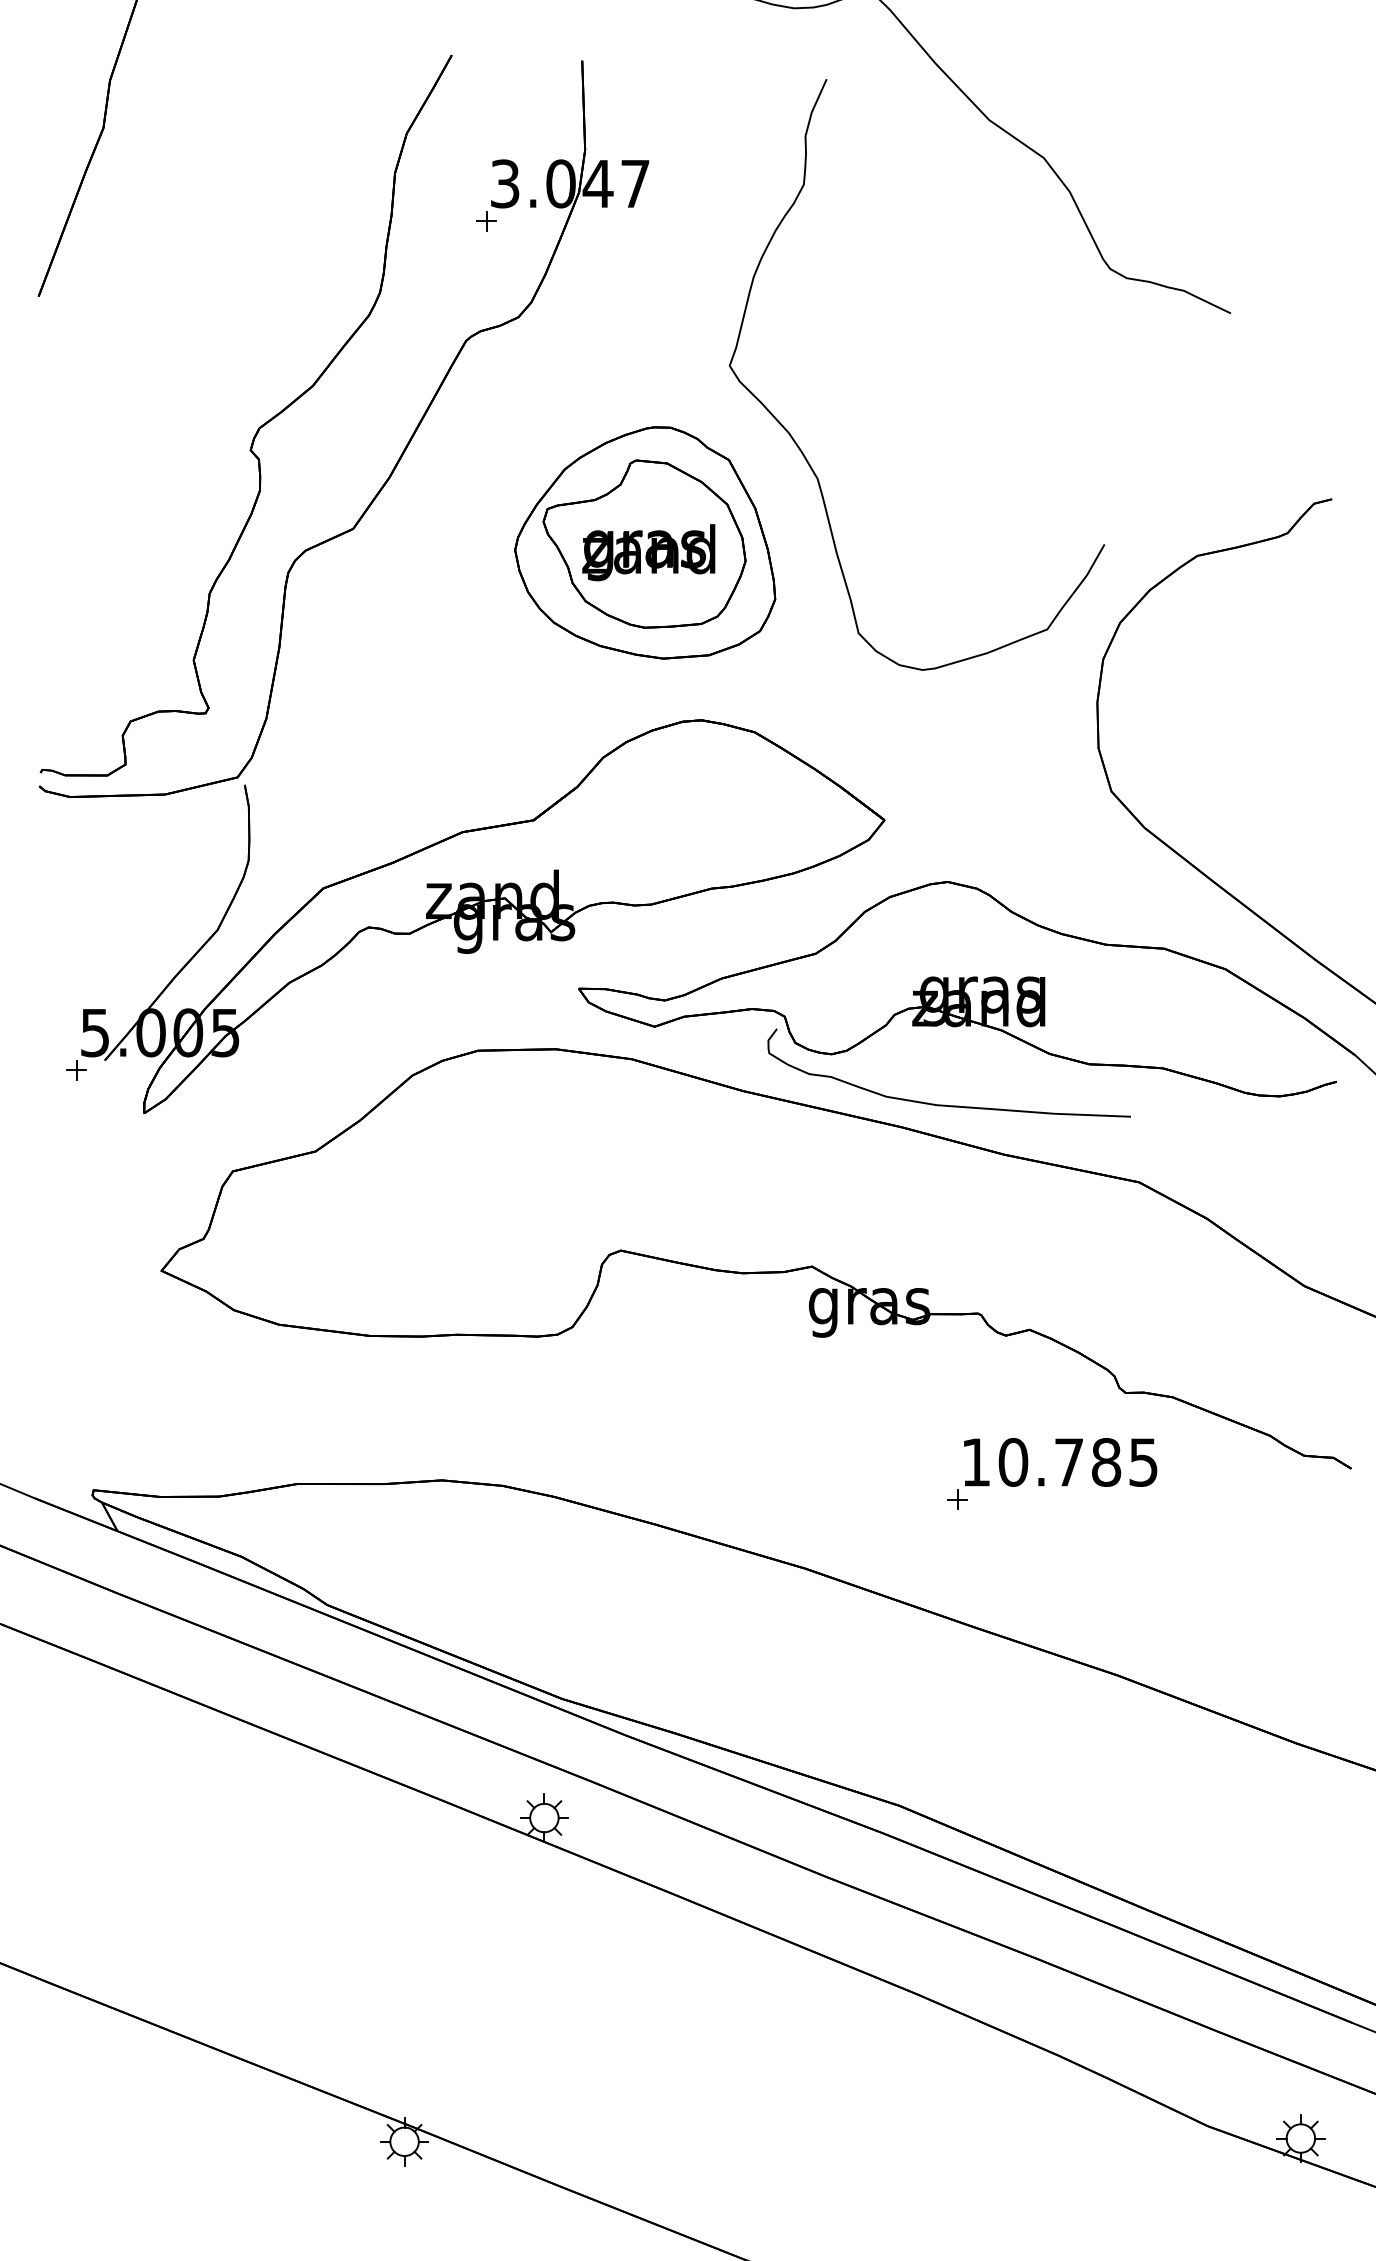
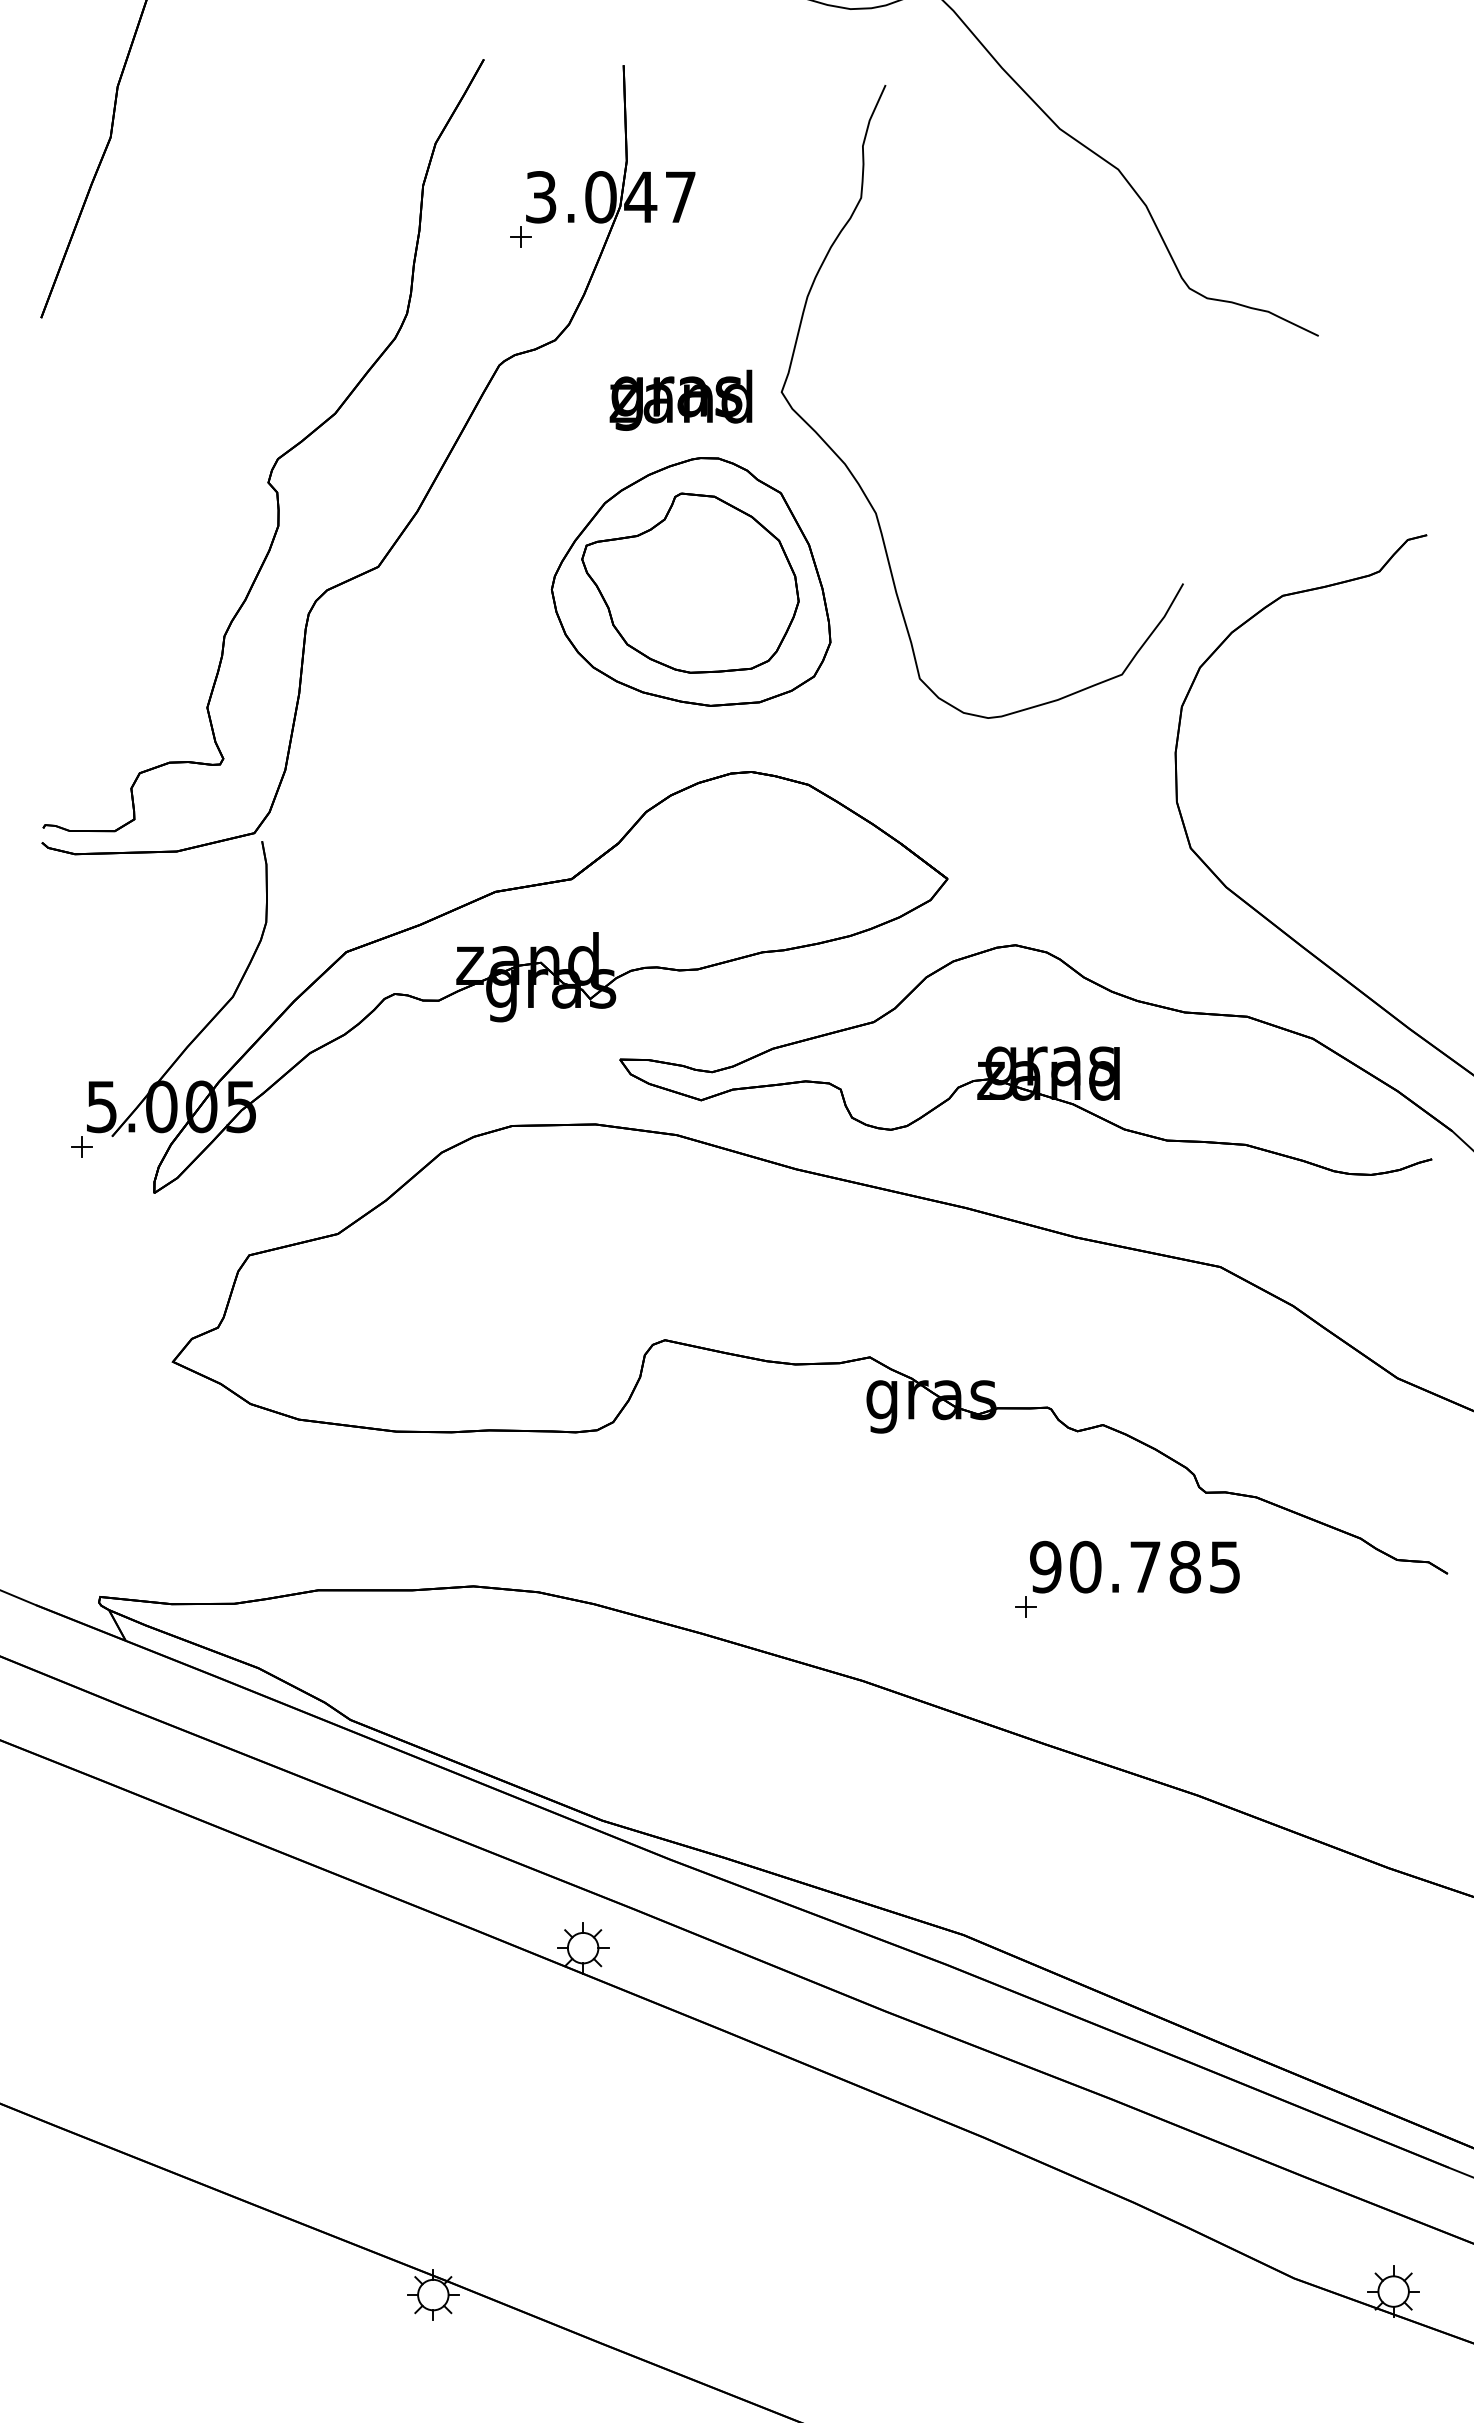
text: (648, 551) -> (680, 399), moved
curve: (942, 1104) -> (1009, 1183), removed
text: (975, 1461) -> (1045, 1566), 10.785 -> 90.785

